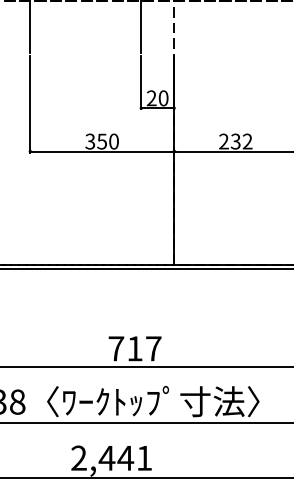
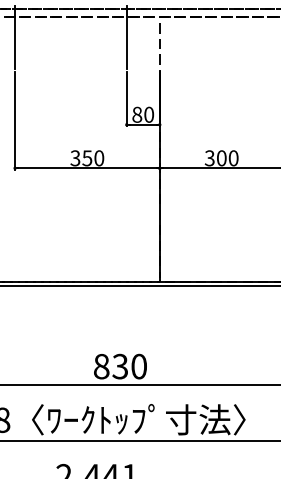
text: (151, 98) -> (136, 114), 20 -> 80
text: (235, 141) -> (221, 158), 232 -> 300
text: (134, 348) -> (119, 366), 717 -> 830

